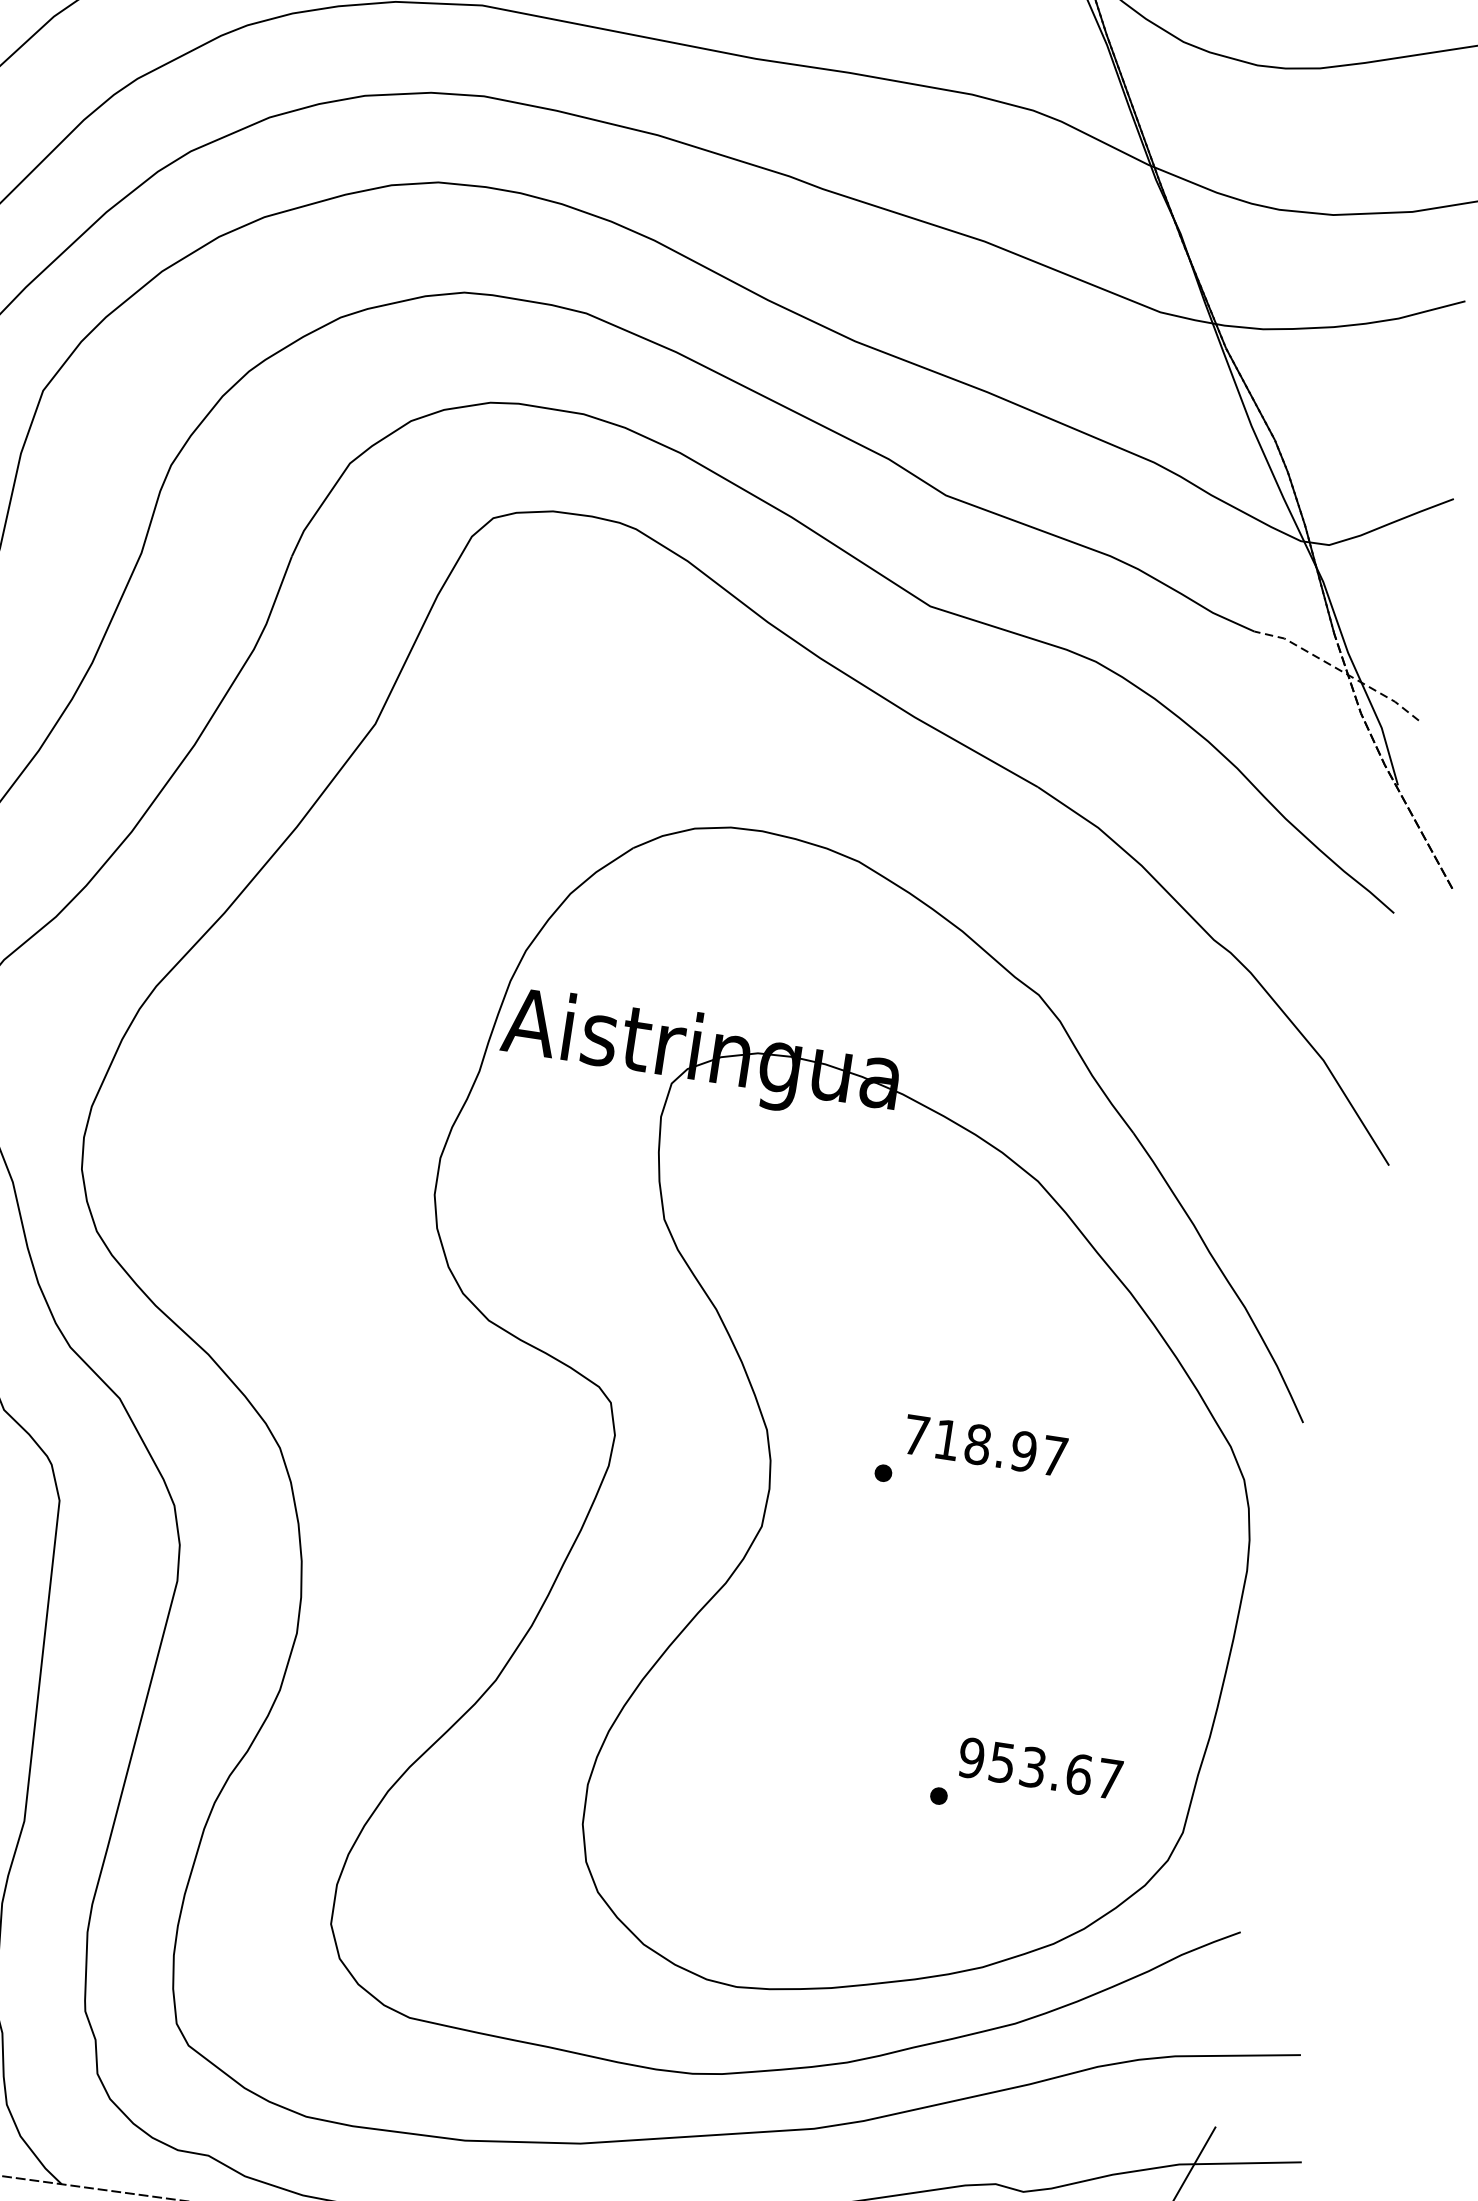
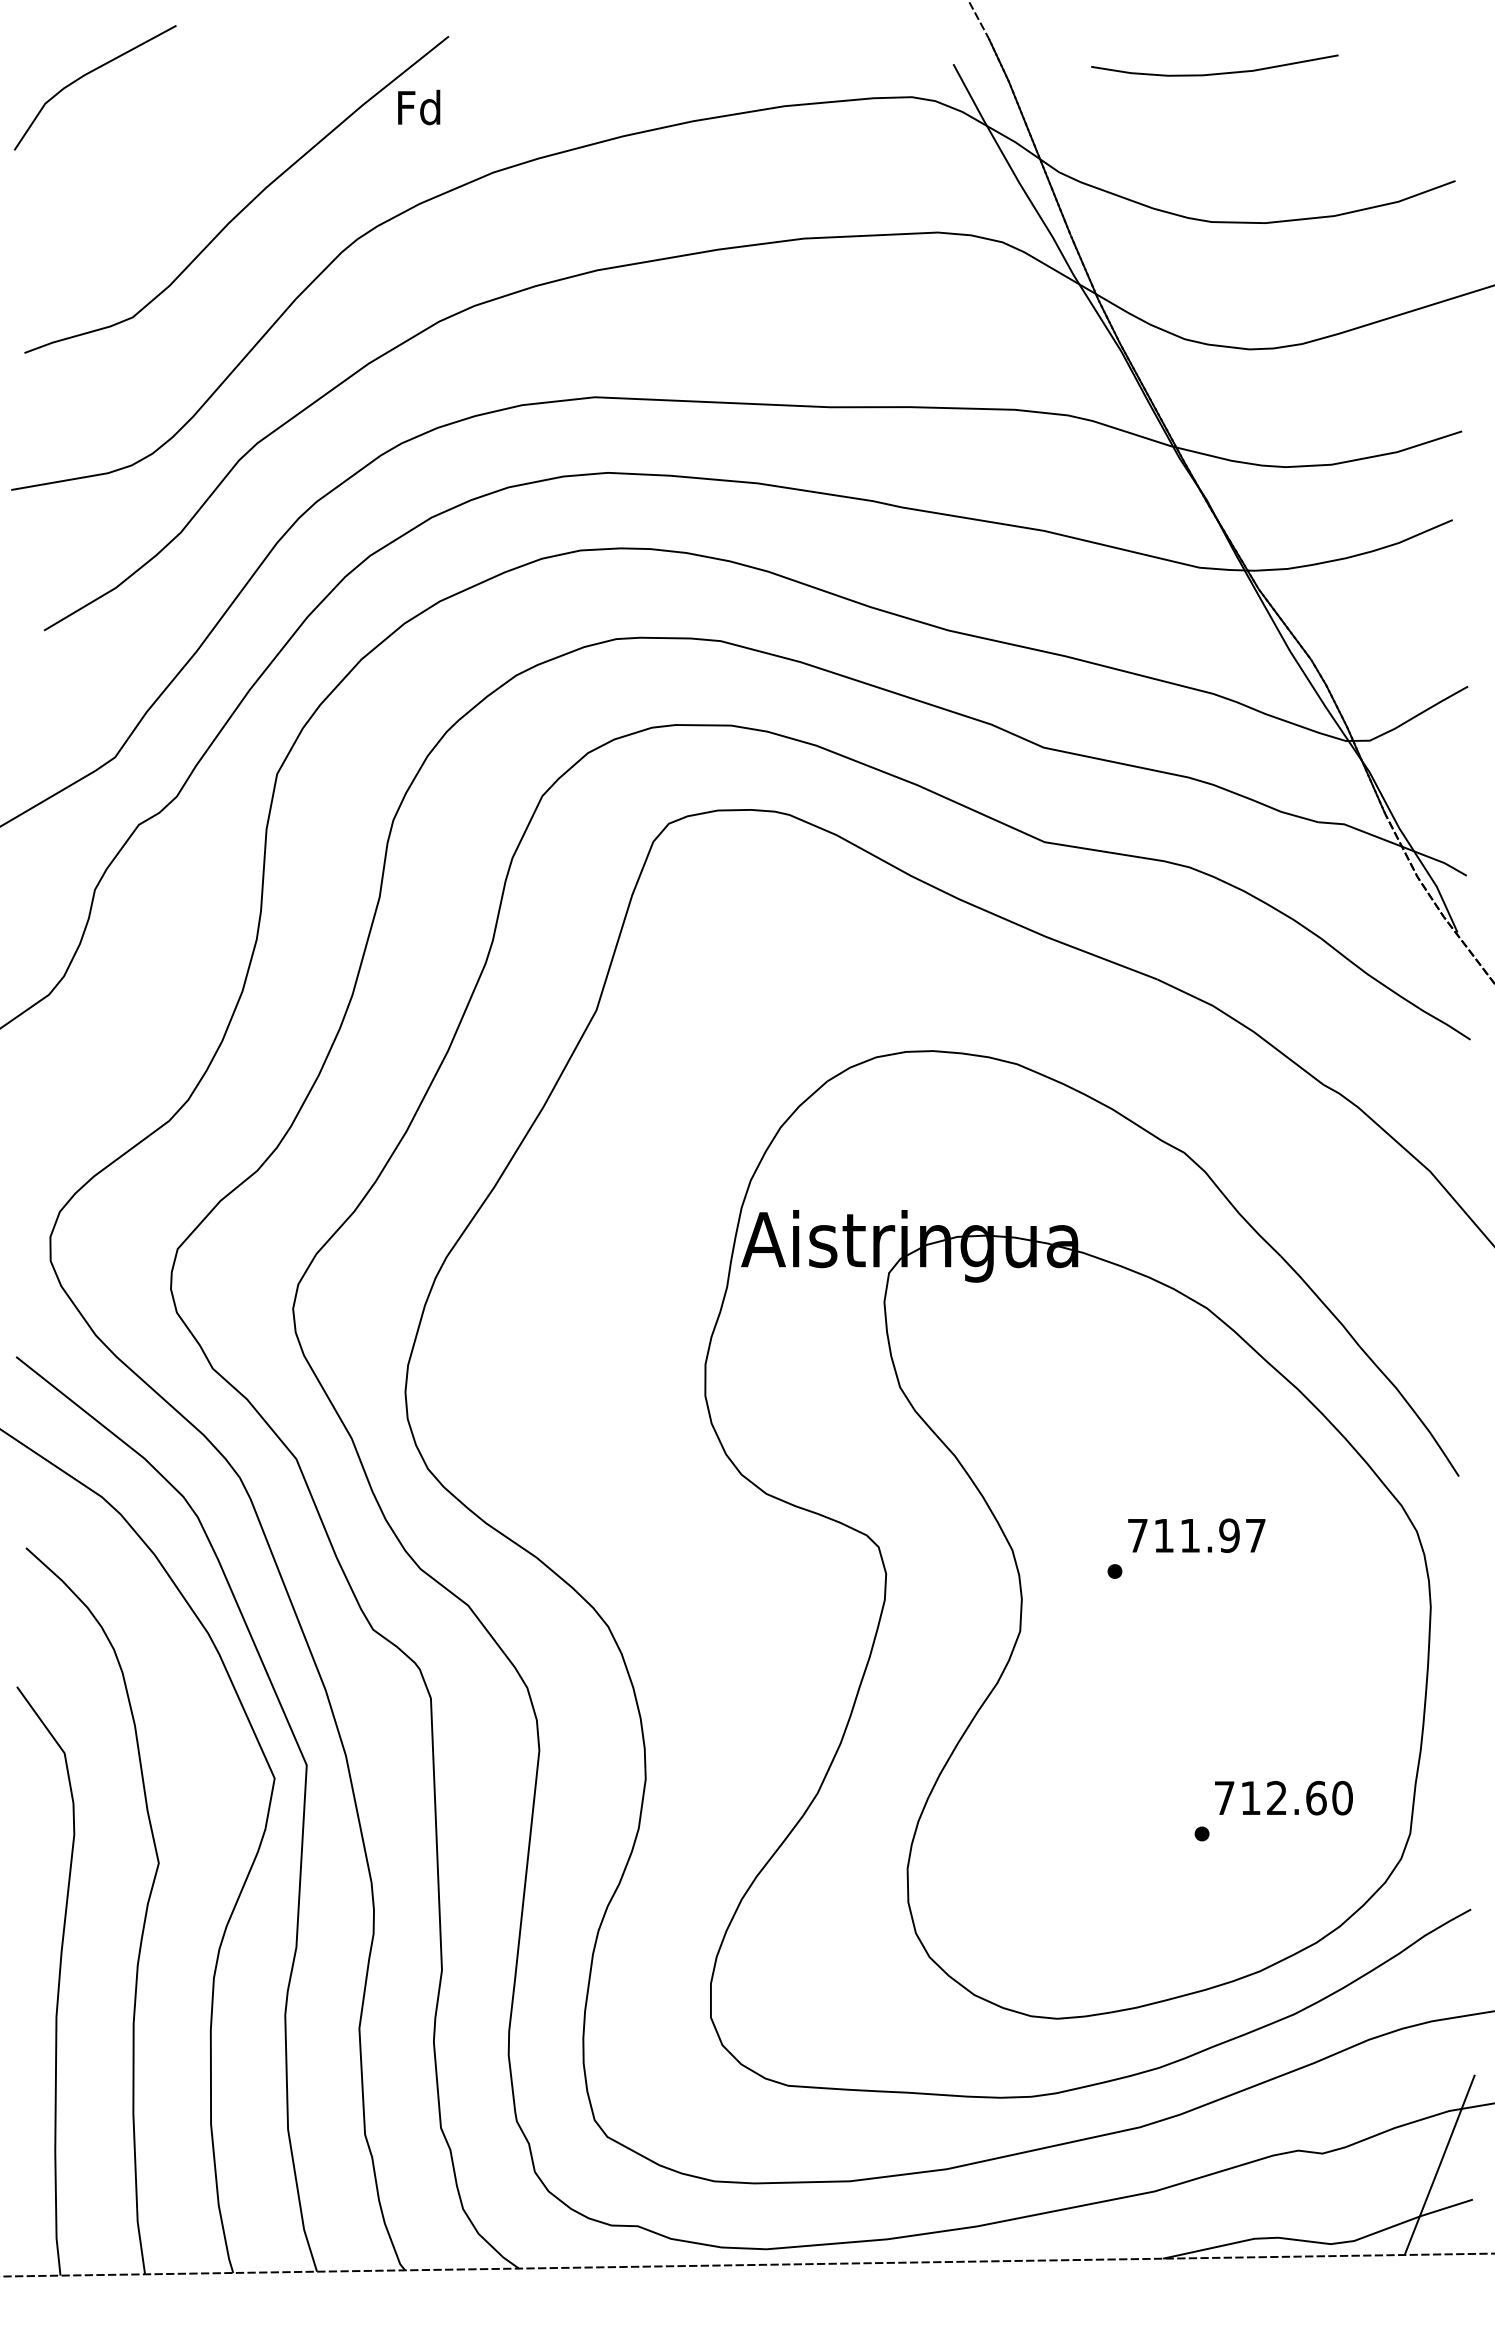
line: (1338, 669) -> (1393, 843), dashed -> solid
text: (978, 1444) -> (1190, 1535), 718.97 -> 711.97
text: (1040, 1767) -> (1283, 1797), 953.67 -> 712.60

